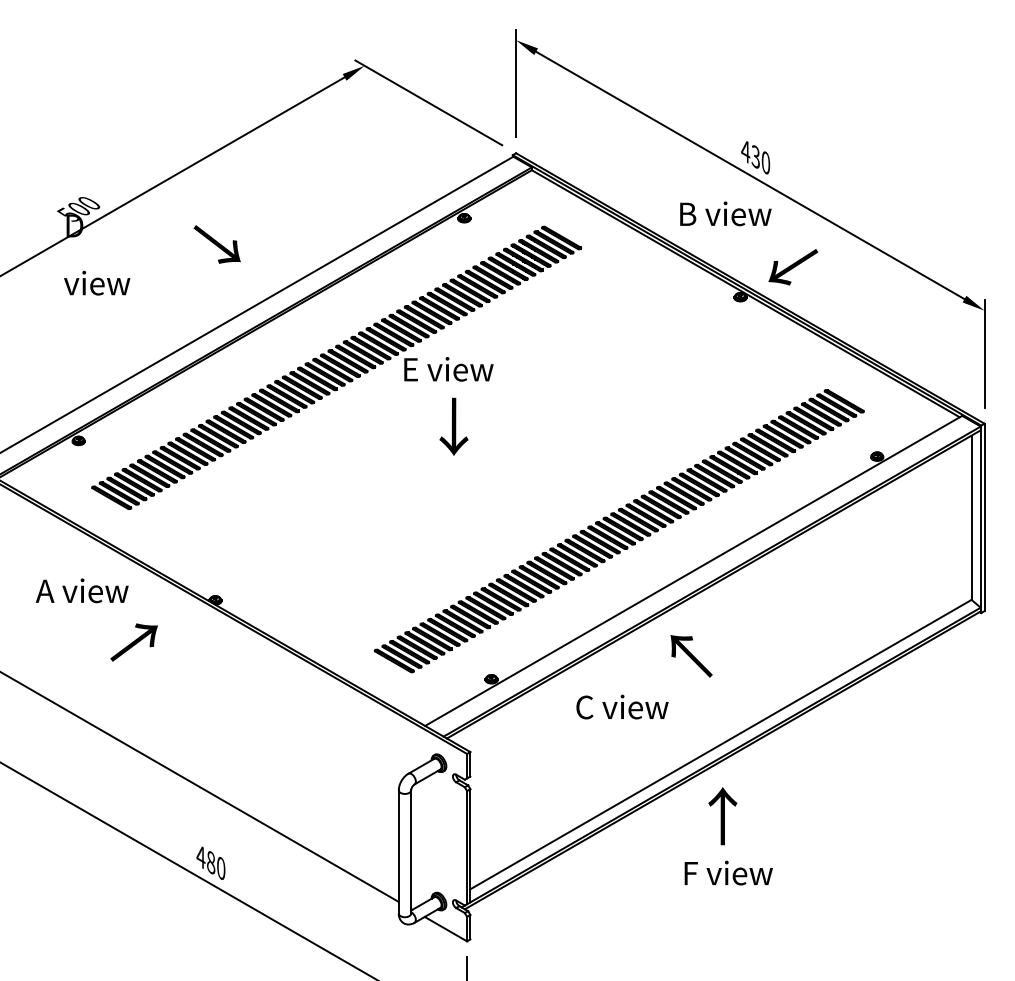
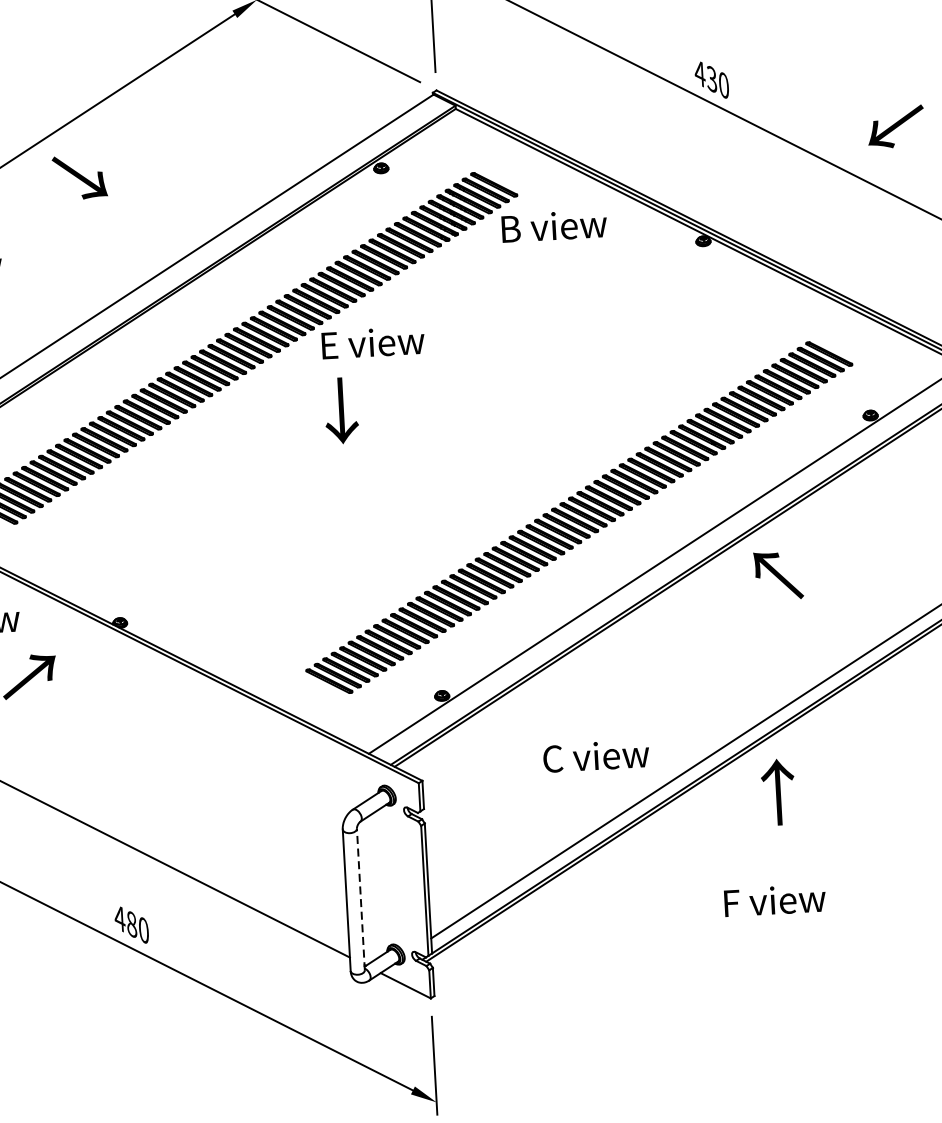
text: (725, 213) -> (553, 225), moved
text: (216, 244) -> (79, 177), moved
text: (793, 267) -> (896, 127), moved
text: (453, 426) -> (340, 410), moved
text: (691, 656) -> (778, 576), moved
text: (622, 706) -> (596, 755), moved
text: (722, 816) -> (777, 792), moved
line: (411, 852) -> (361, 899), solid -> dashed
text: (728, 872) -> (774, 899), moved

